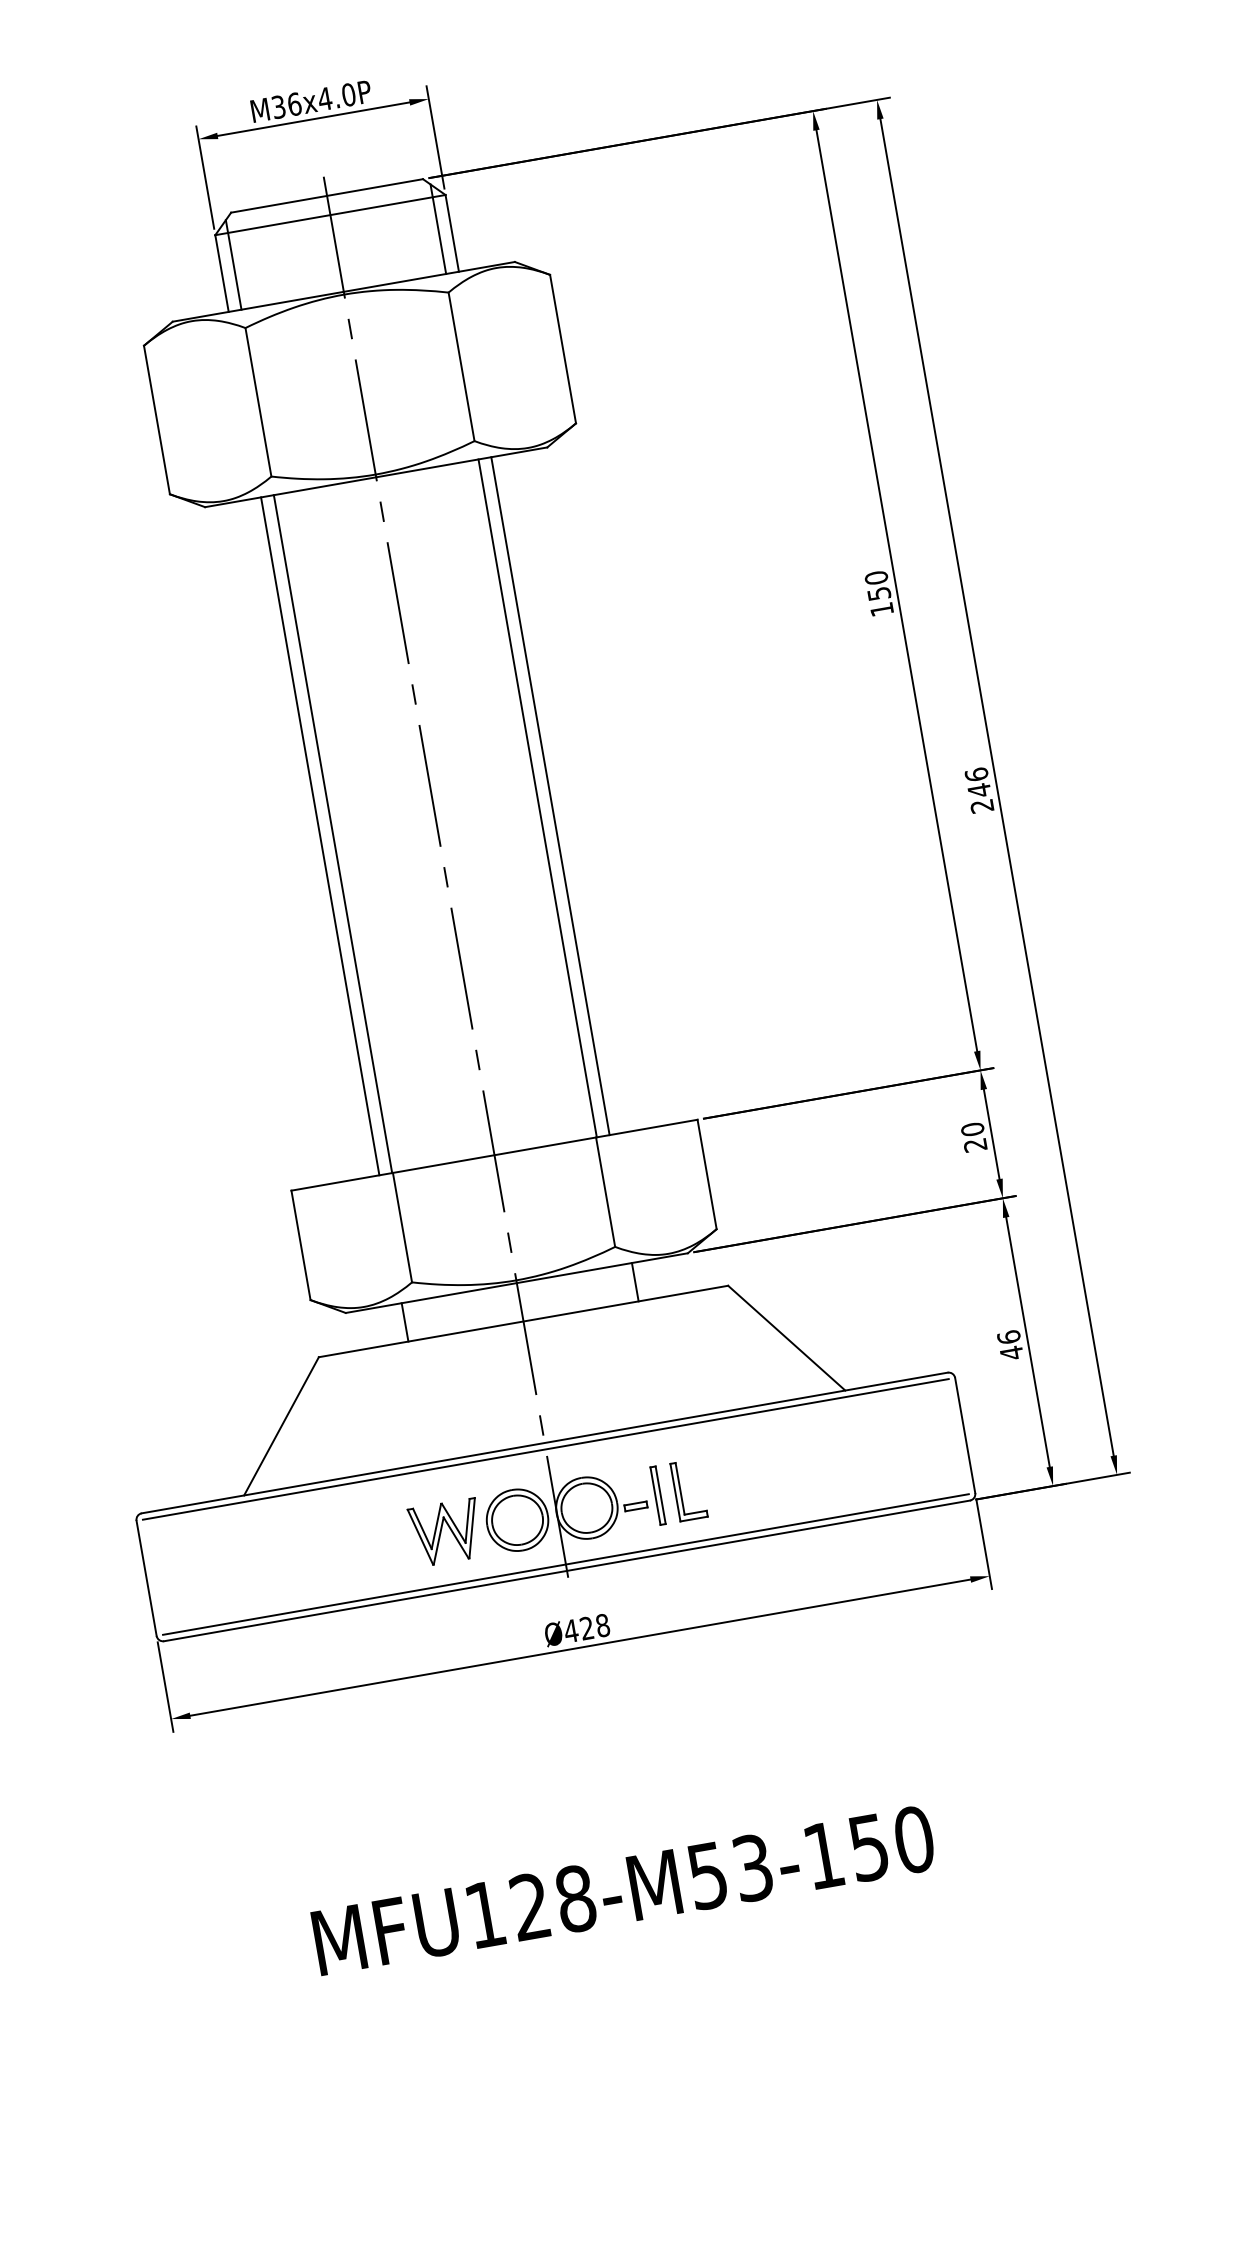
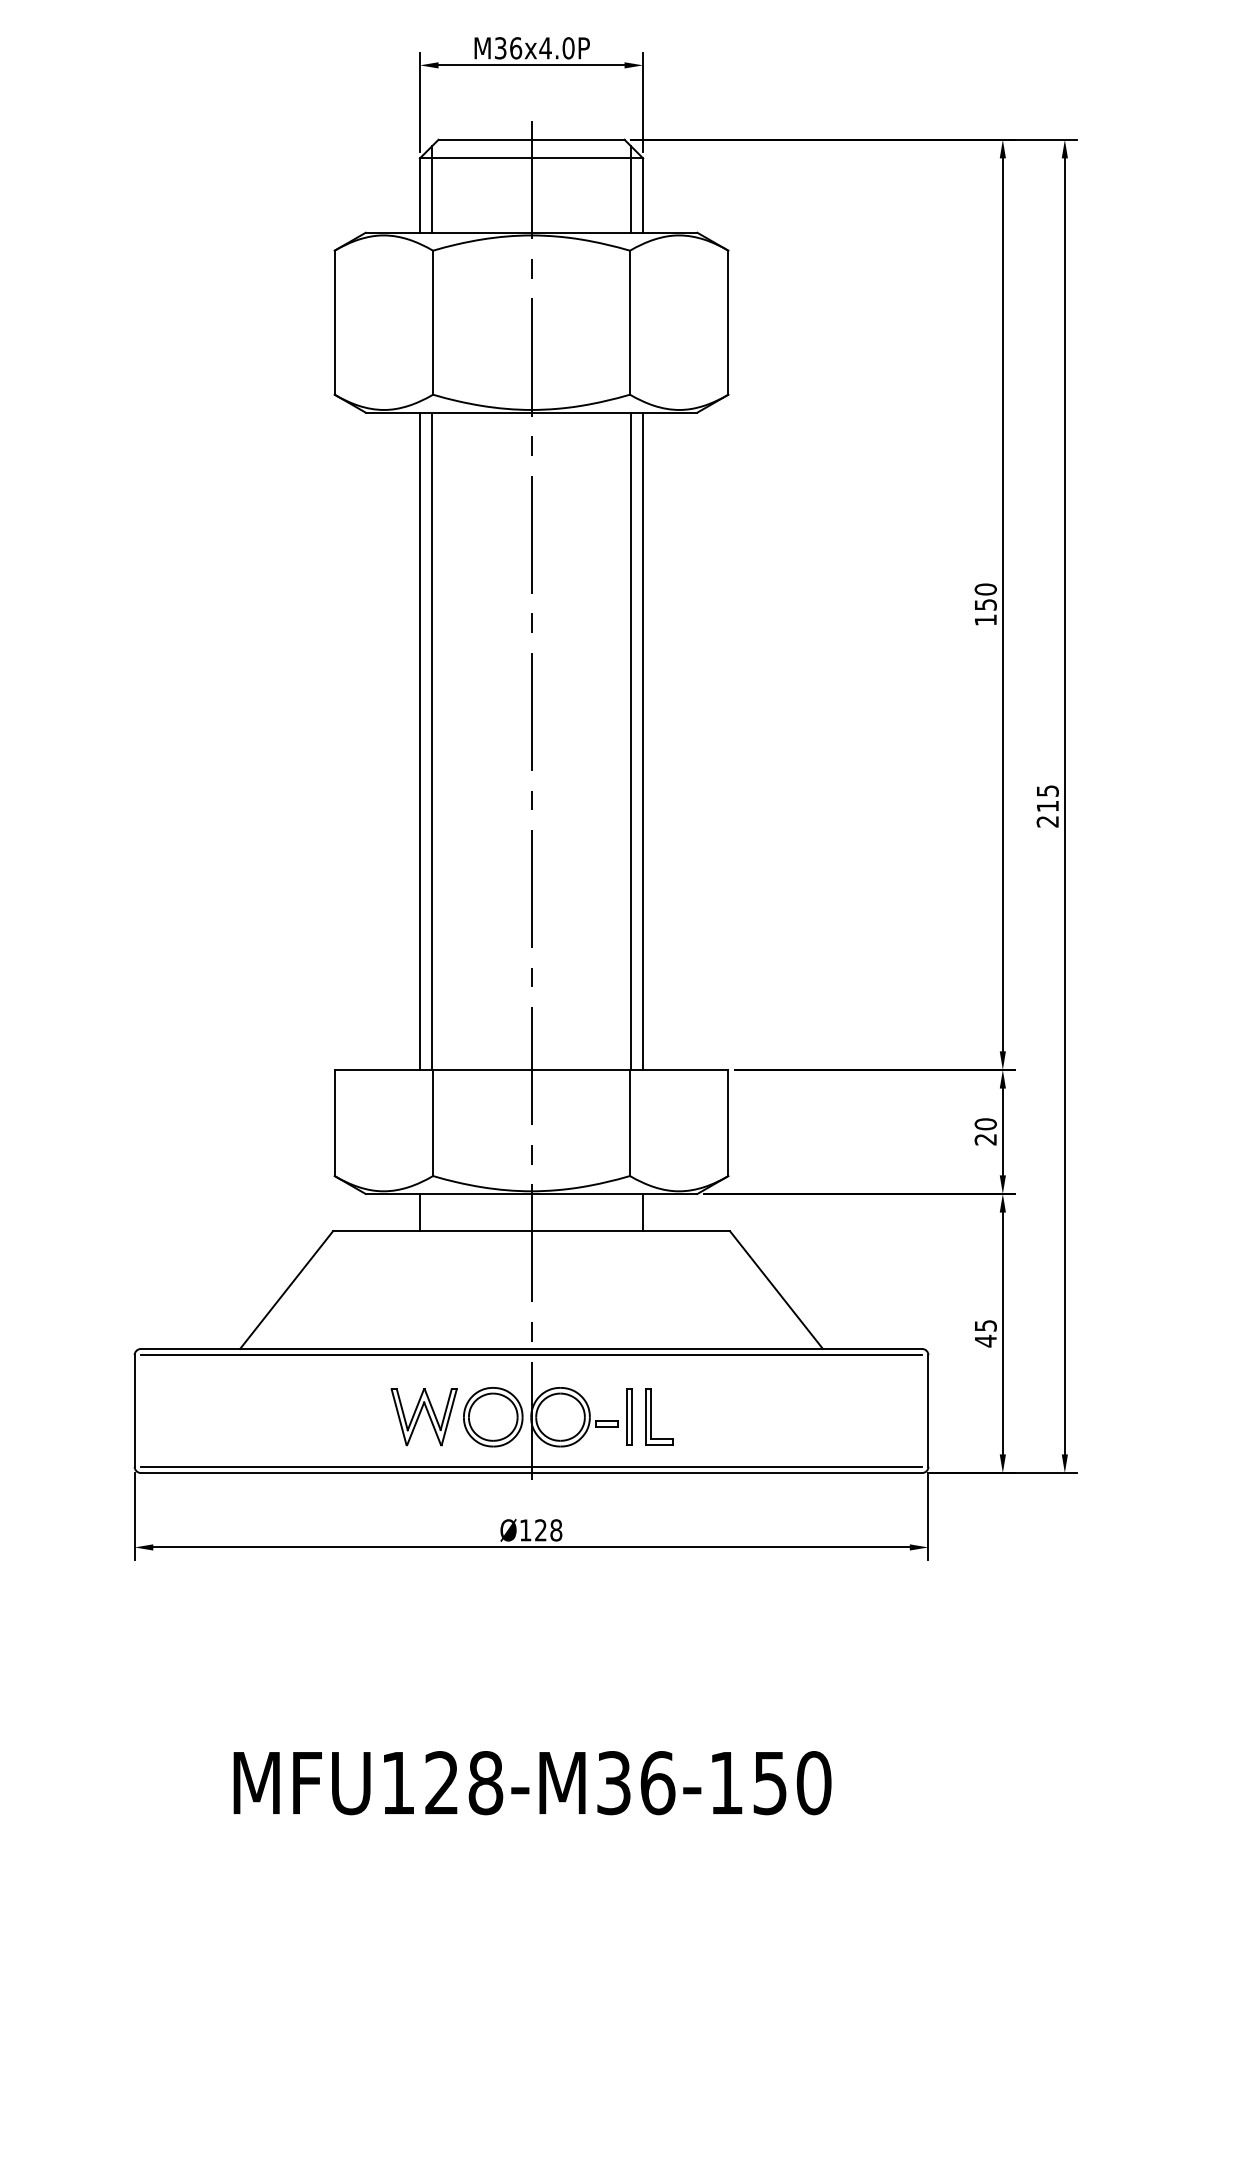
text: (977, 782) -> (1047, 798), 246 -> 215
text: (1008, 1337) -> (985, 1325), 46 -> 45
text: (571, 1631) -> (525, 1530), Ø428 -> Ø128
text: (731, 1872) -> (636, 1783), MFU128-M53-150 -> MFU128-M36-150

